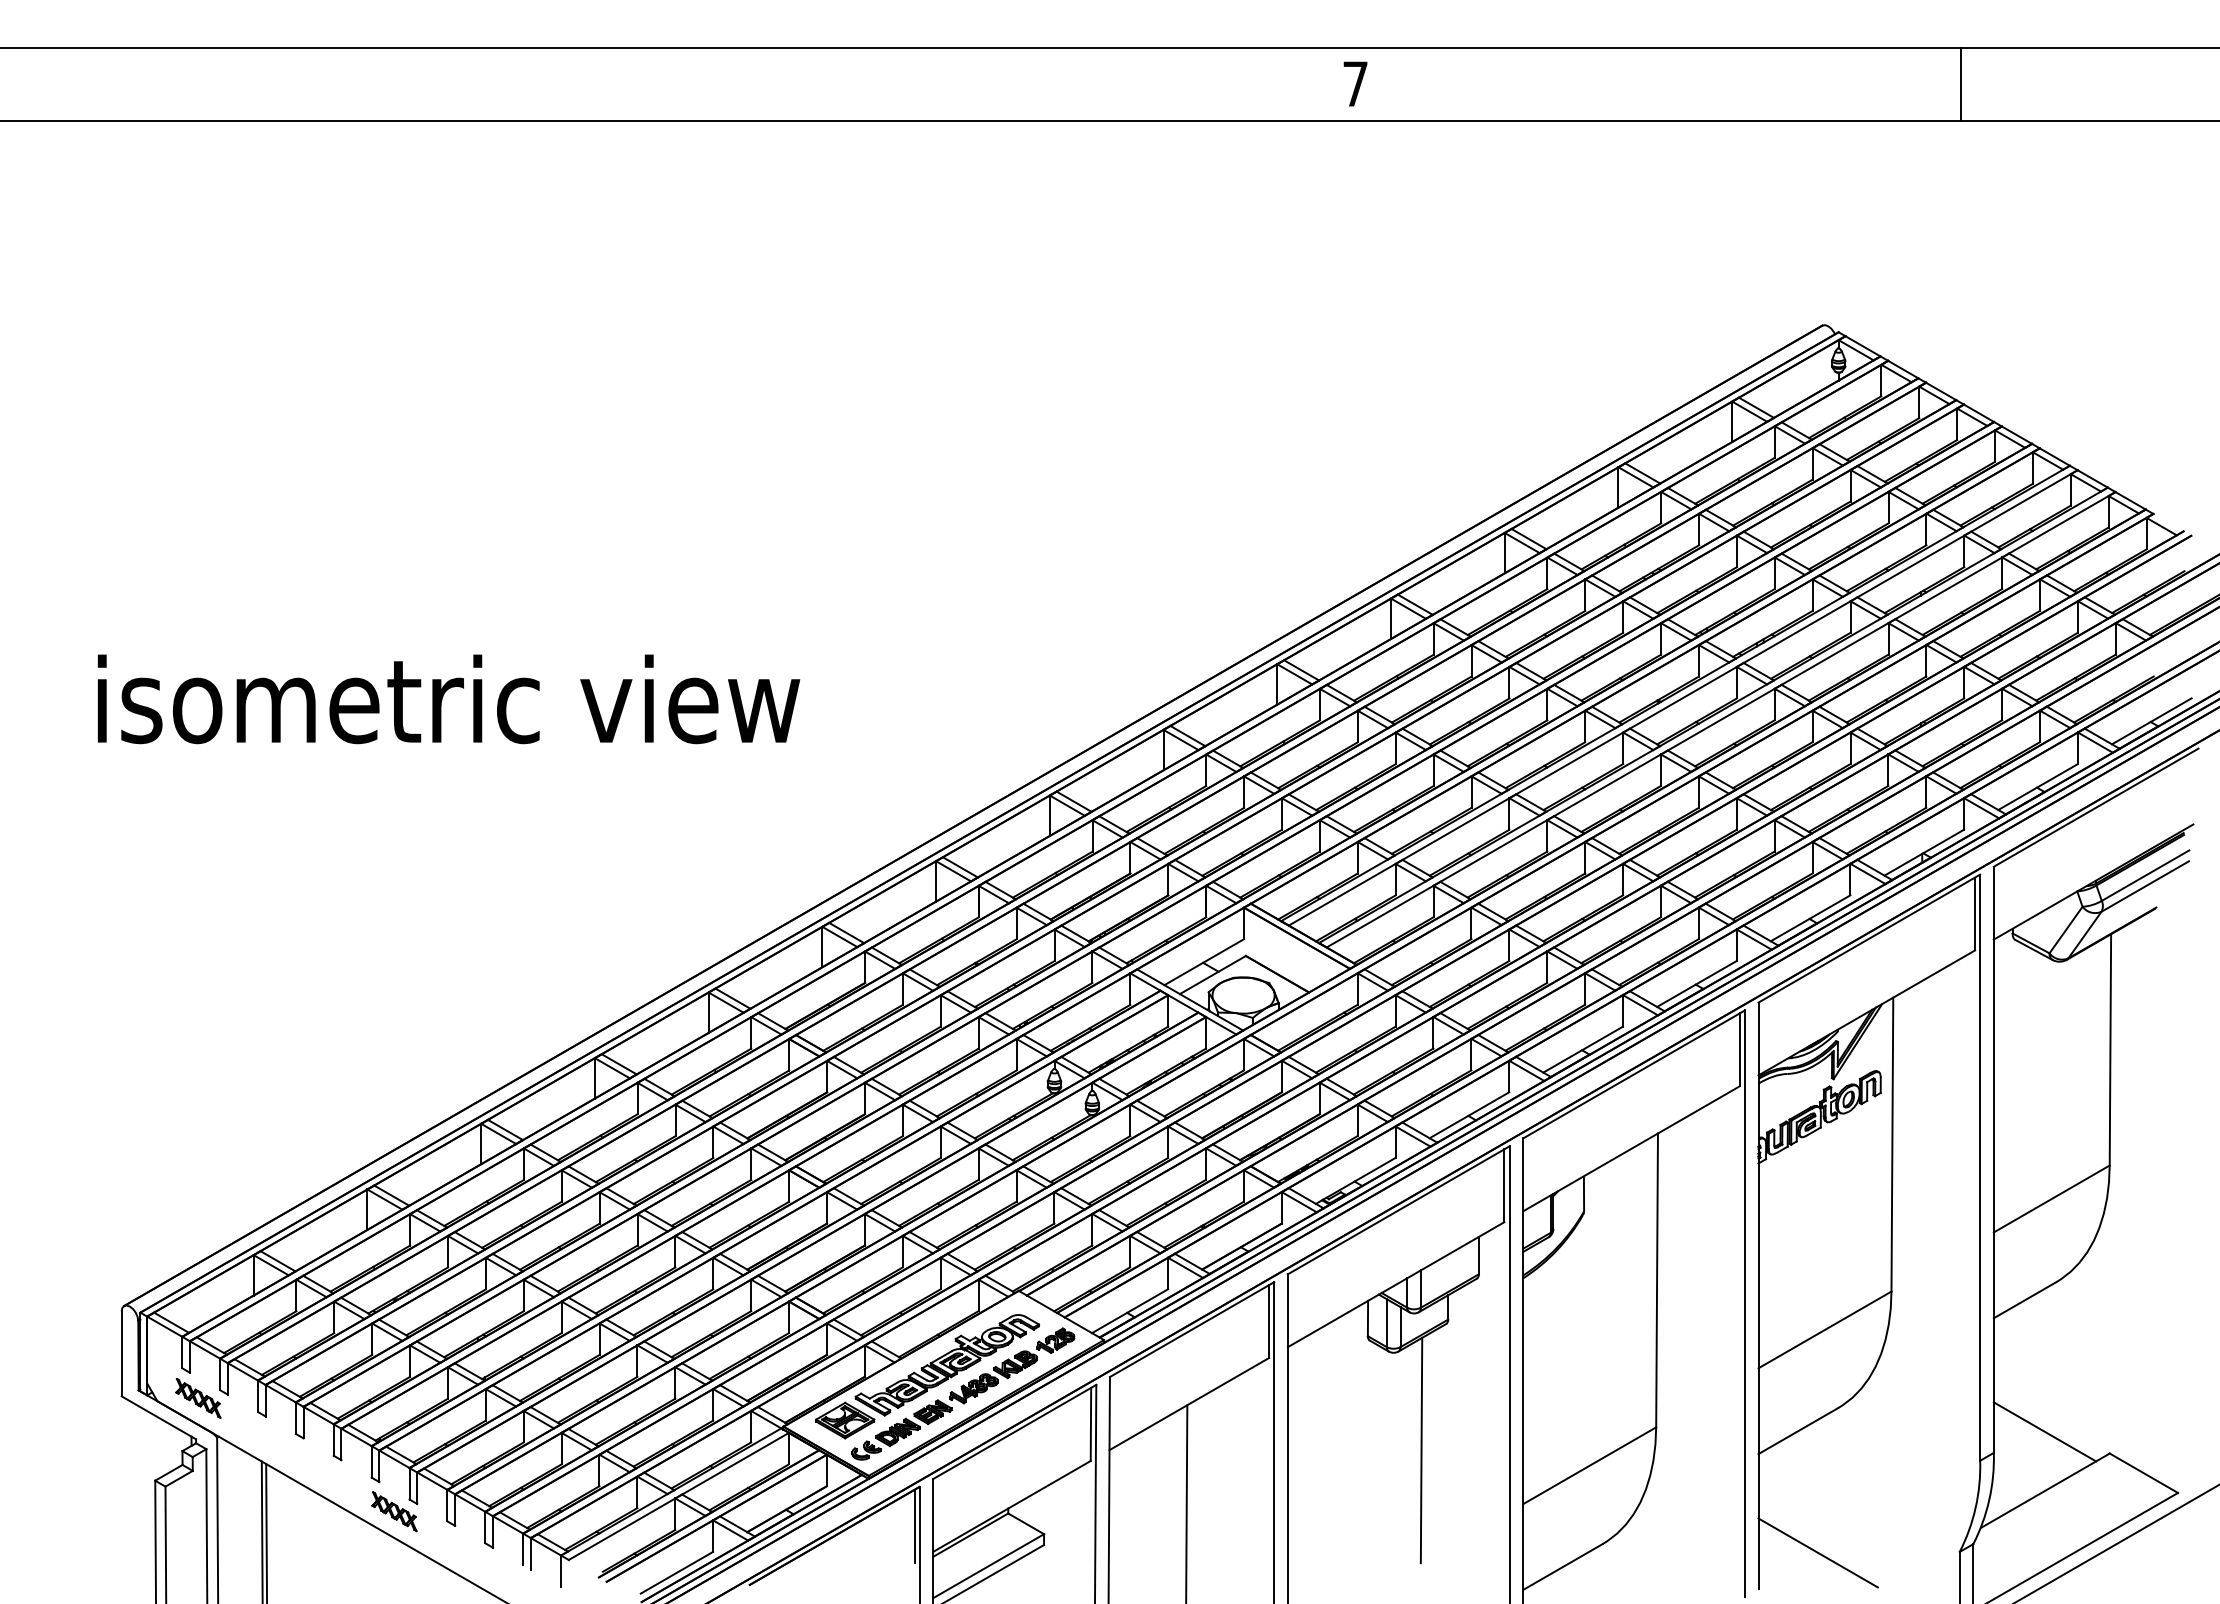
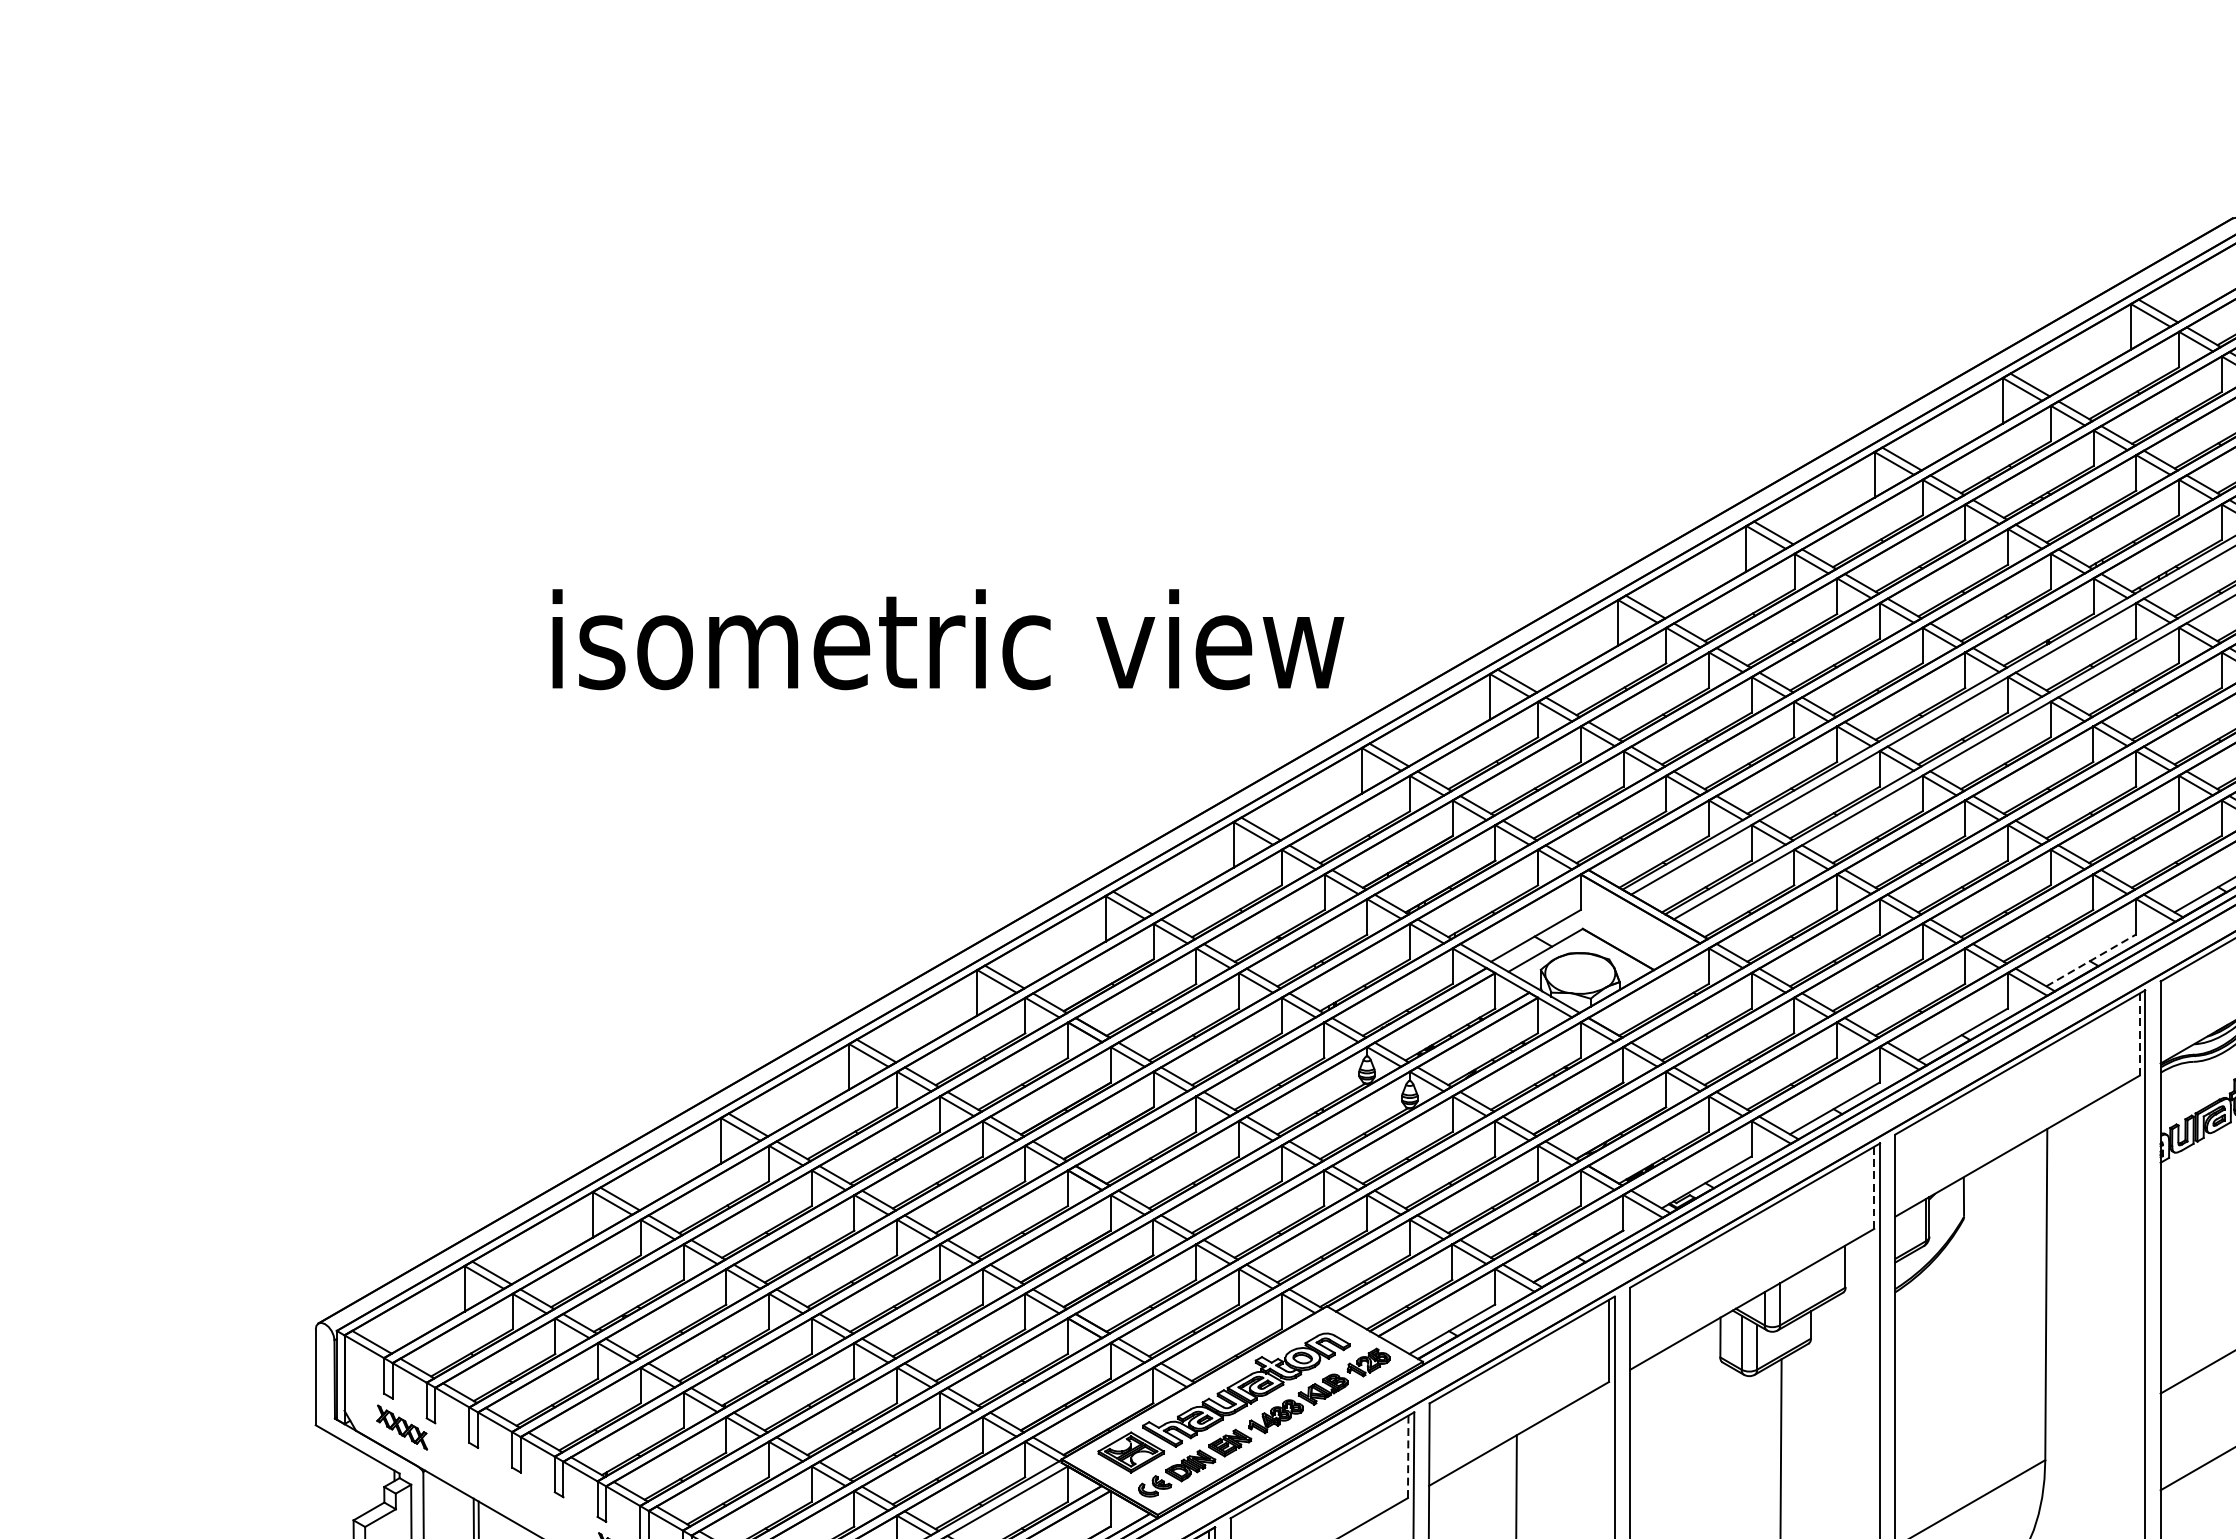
text: (448, 699) -> (947, 639), moved
line: (1696, 983) -> (2090, 959), solid -> dashed
line: (1739, 1049) -> (2139, 1034), solid -> dashed
line: (1504, 1185) -> (1874, 1187), solid -> dashed
line: (1090, 1424) -> (1407, 1456), solid -> dashed

